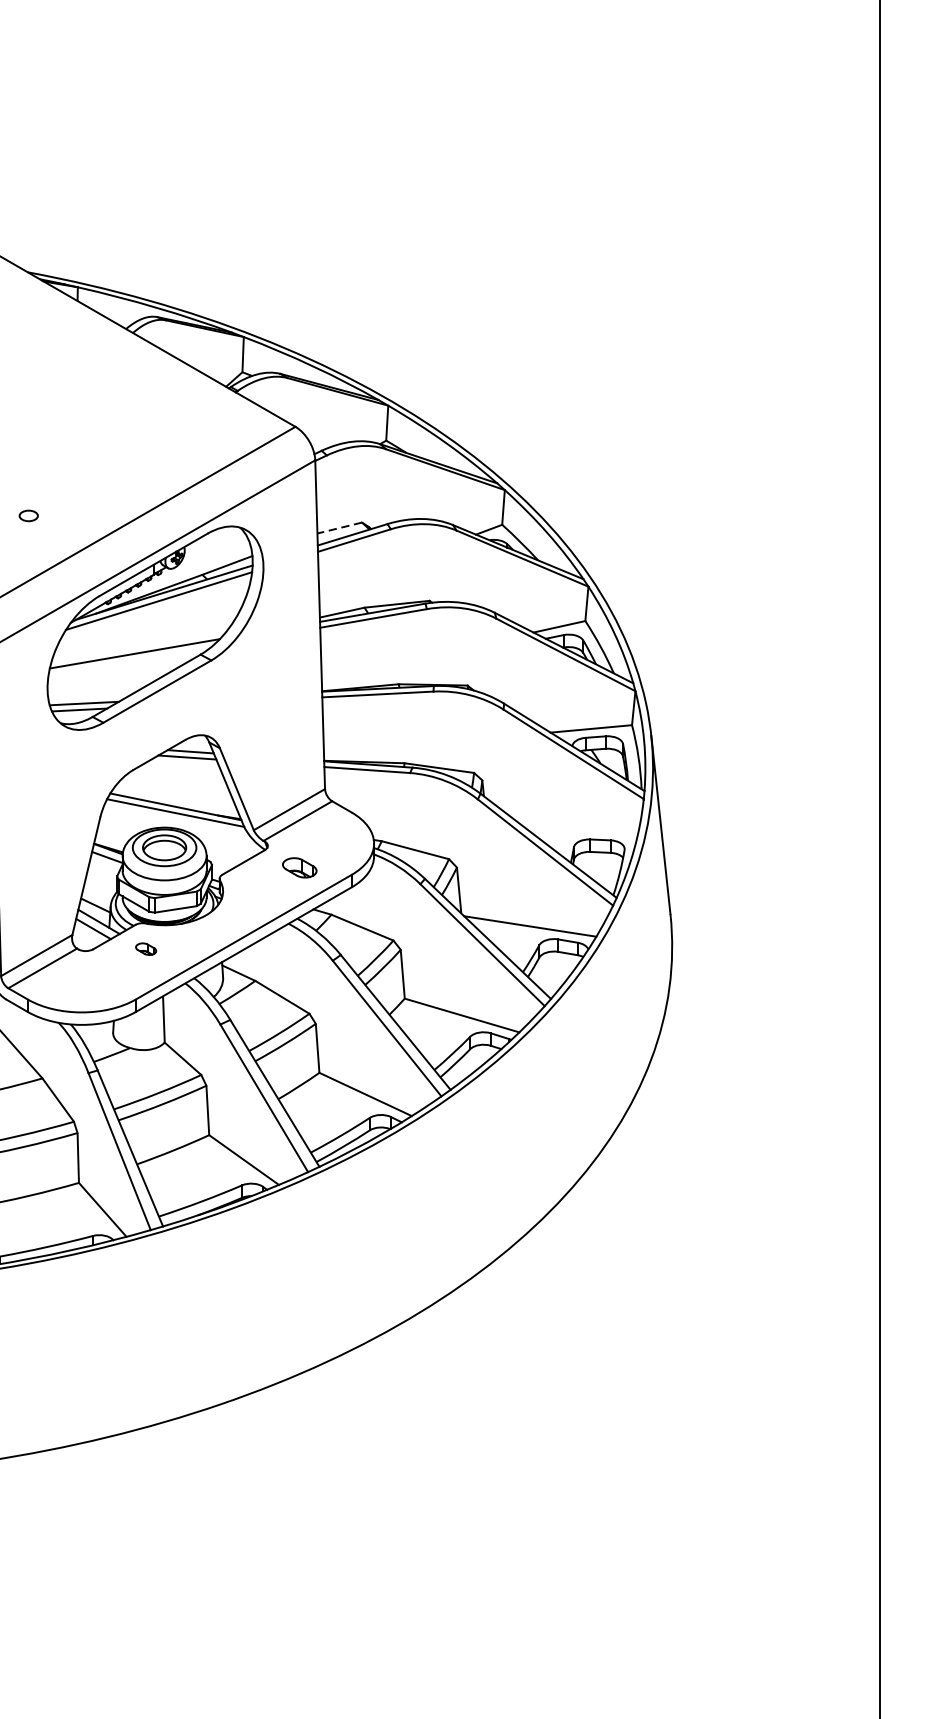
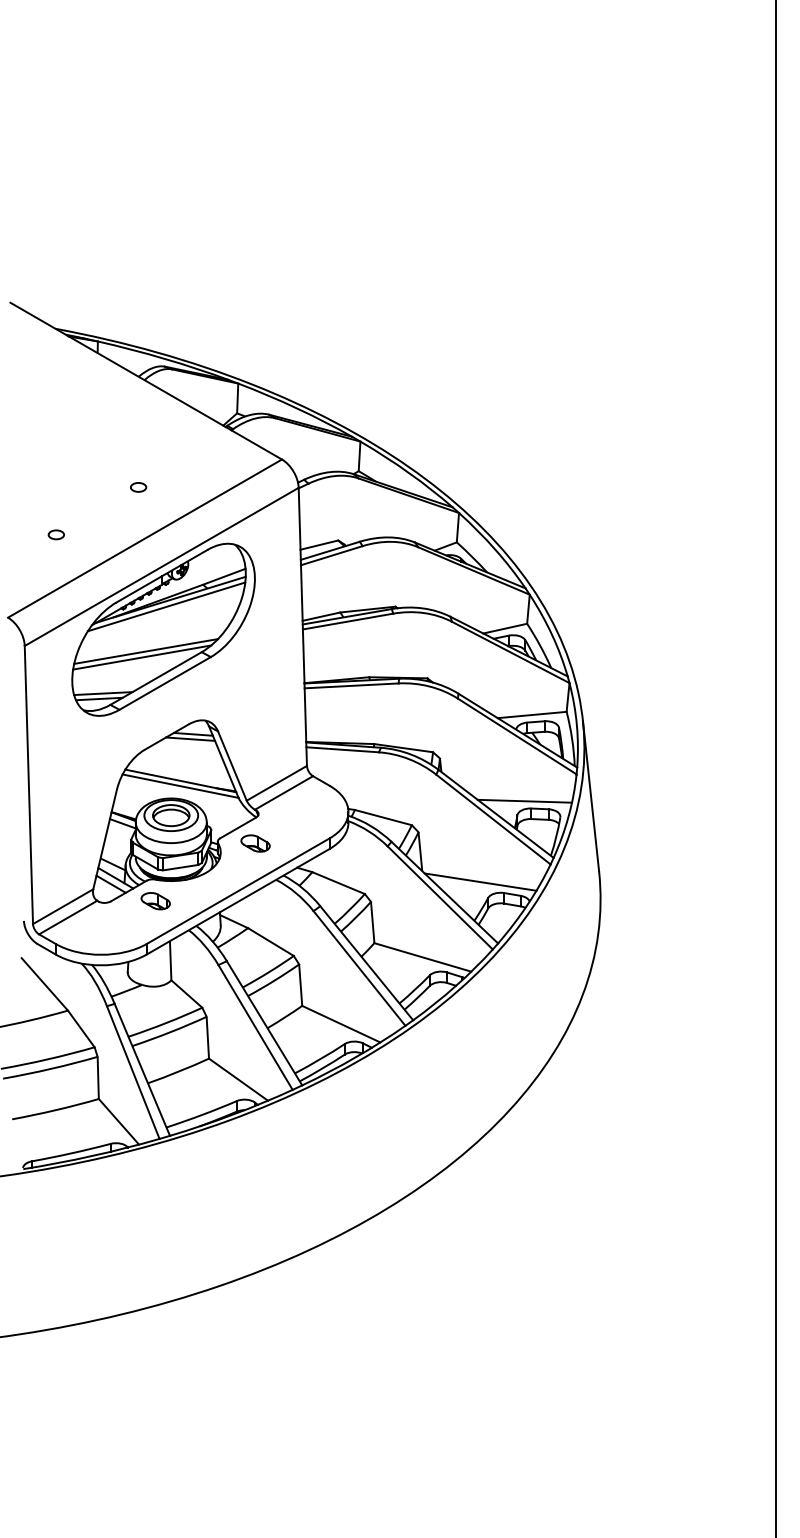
part: (125, 459) -> (138, 487), added
line: (338, 528) -> (318, 545), dashed -> solid
line: (130, 660) -> (142, 657), added
line: (582, 829) -> (524, 800), added
part: (299, 867) -> (255, 843), moved
part: (145, 949) -> (155, 901), size x1.67

